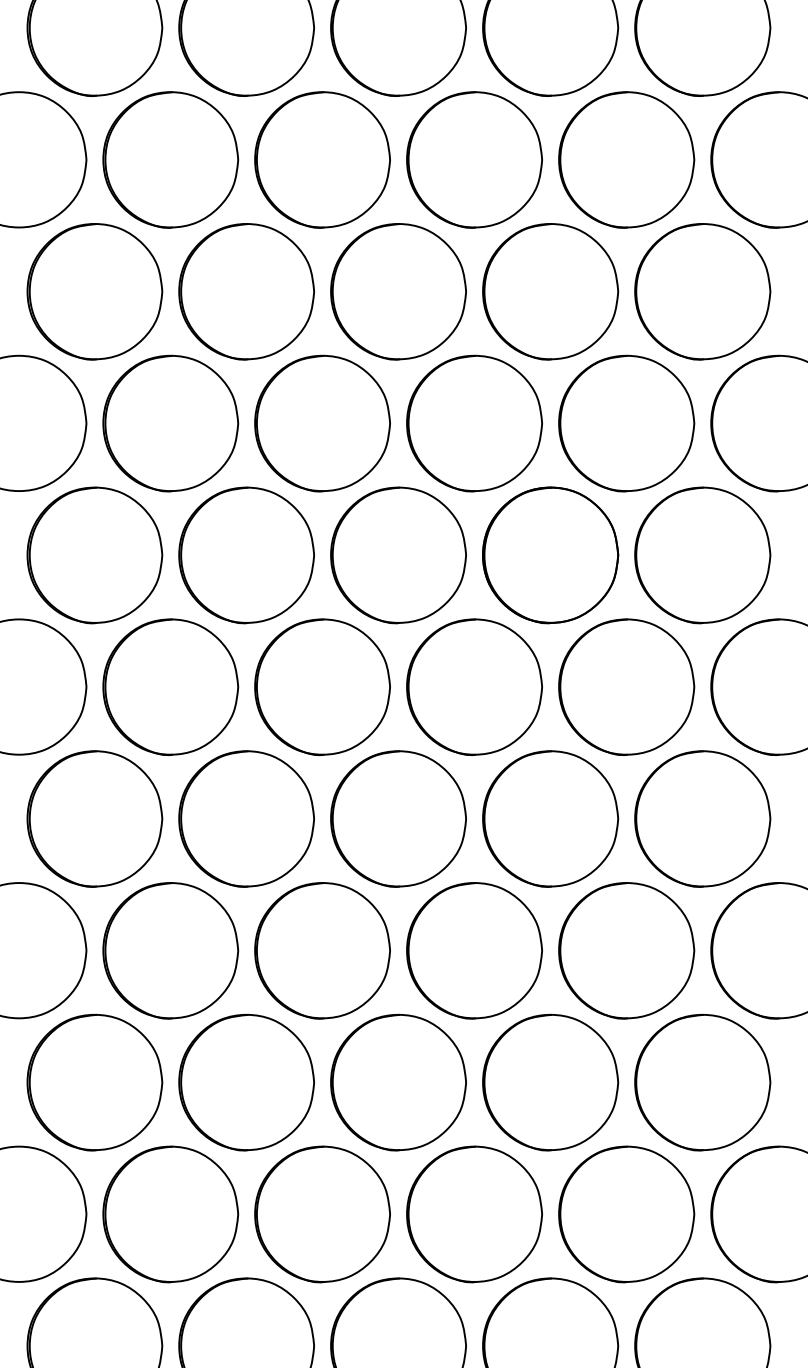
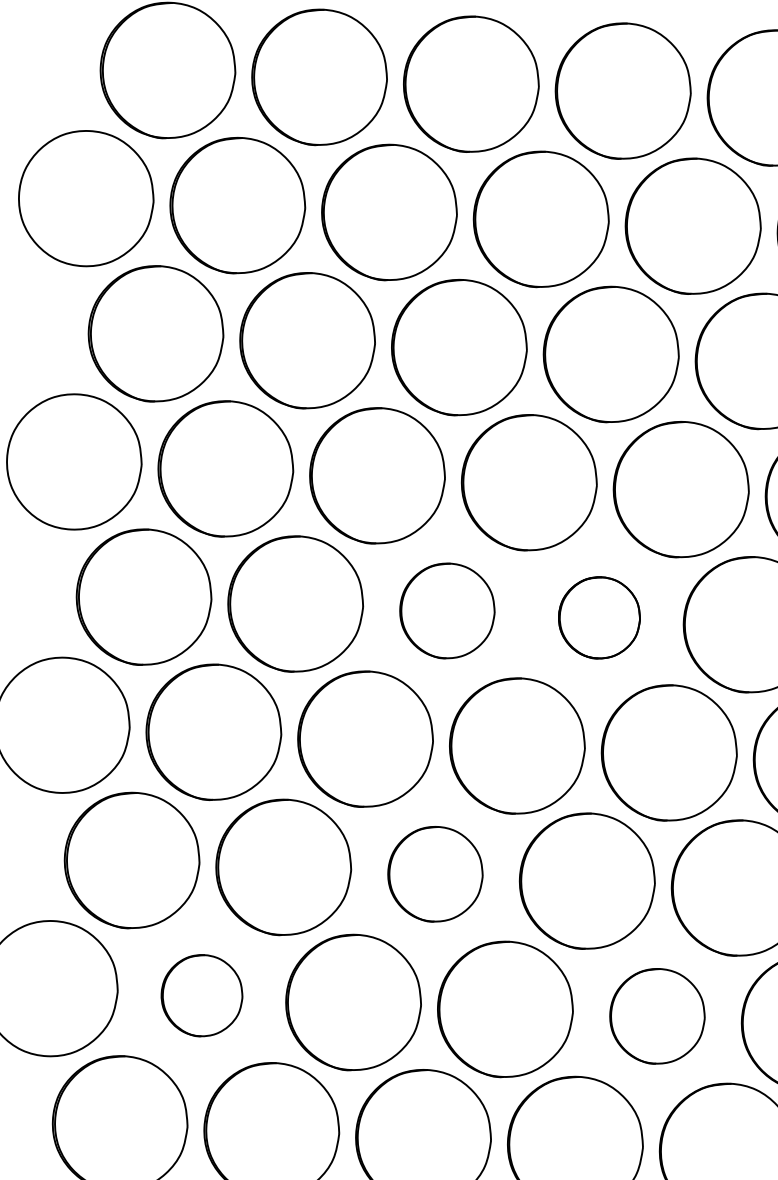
part: (398, 555) -> (447, 611), size x0.7
part: (550, 555) -> (599, 617), size x0.6
part: (398, 818) -> (435, 873), size x0.7
part: (170, 950) -> (201, 995), size x0.6
part: (626, 950) -> (657, 1016), size x0.7

